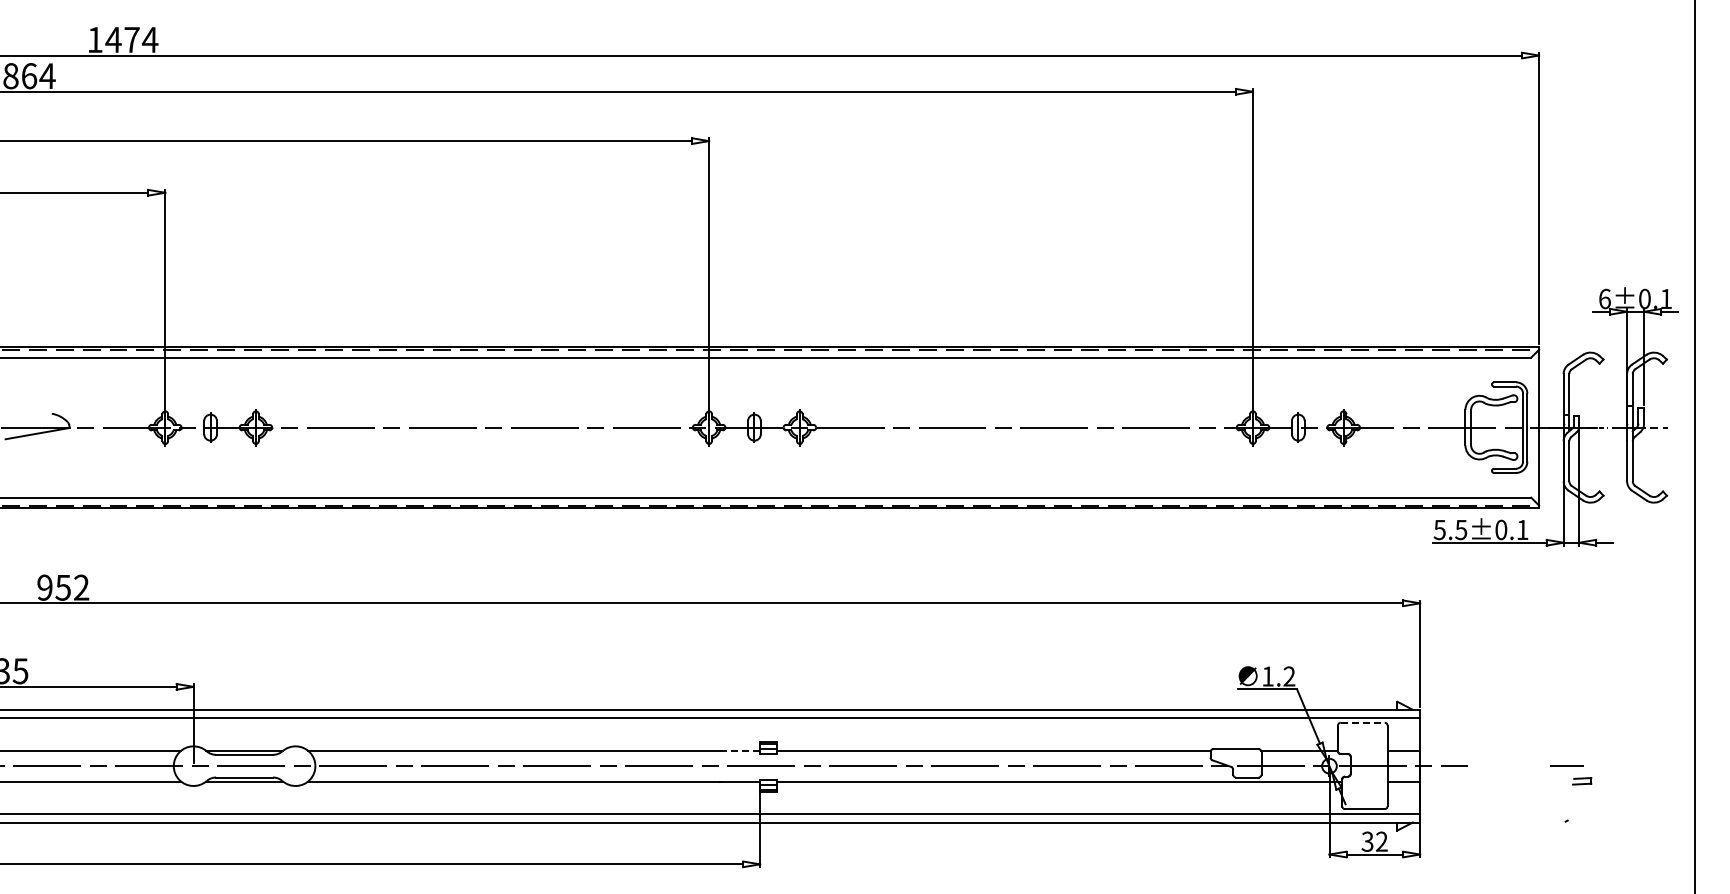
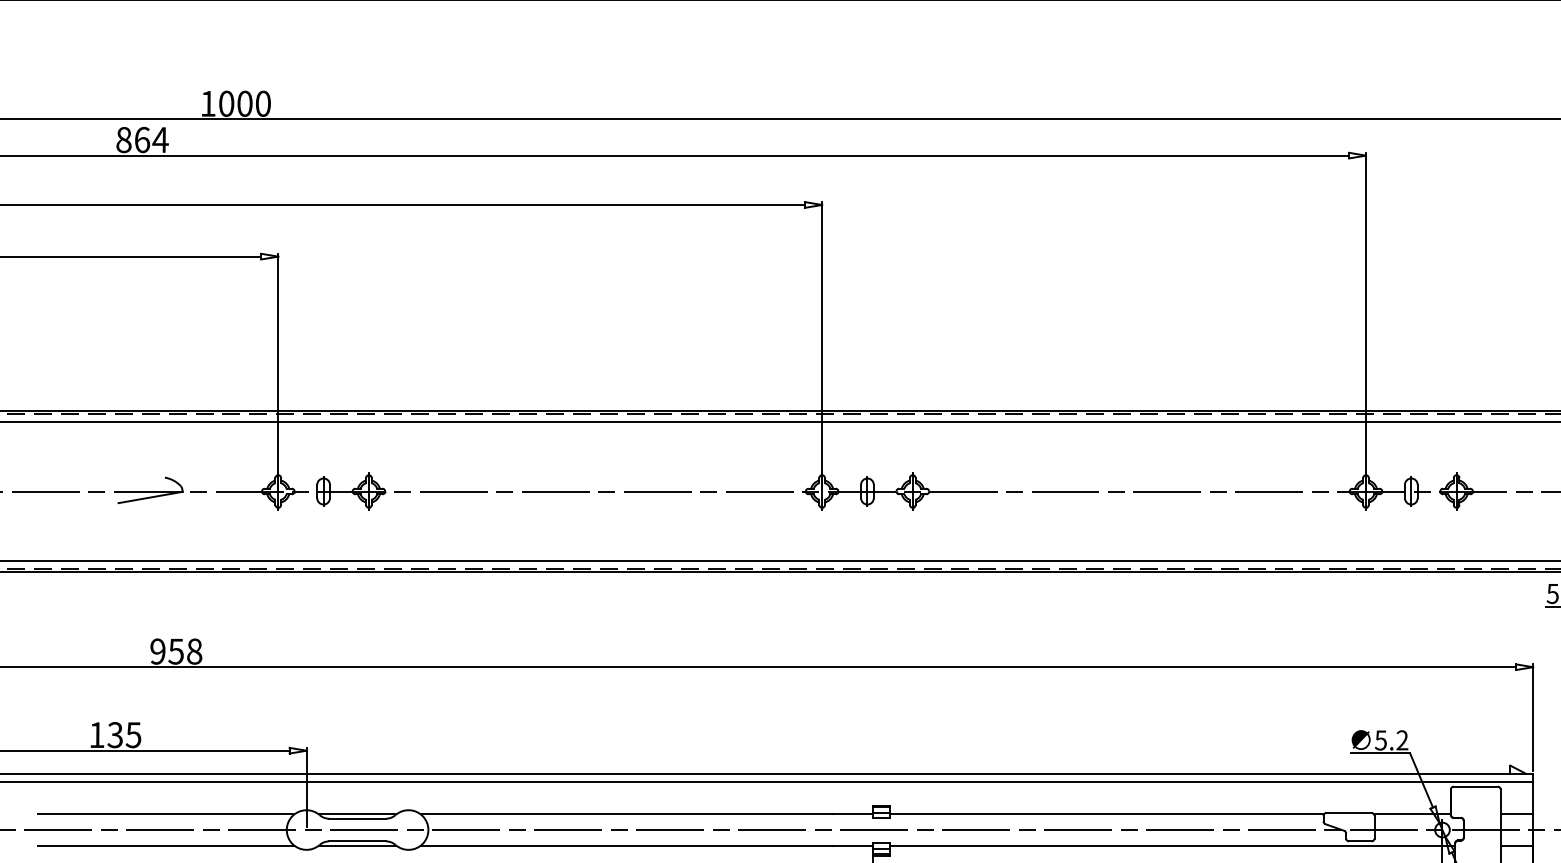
text: (131, 39) -> (244, 103), 1474 -> 1000
text: (81, 587) -> (194, 651), 952 -> 958
text: (1267, 676) -> (1380, 740), 1.2 -> 5.2
line: (1362, 722) -> (1475, 786), dashed -> solid
line: (740, 750) -> (853, 814), dashed -> solid

